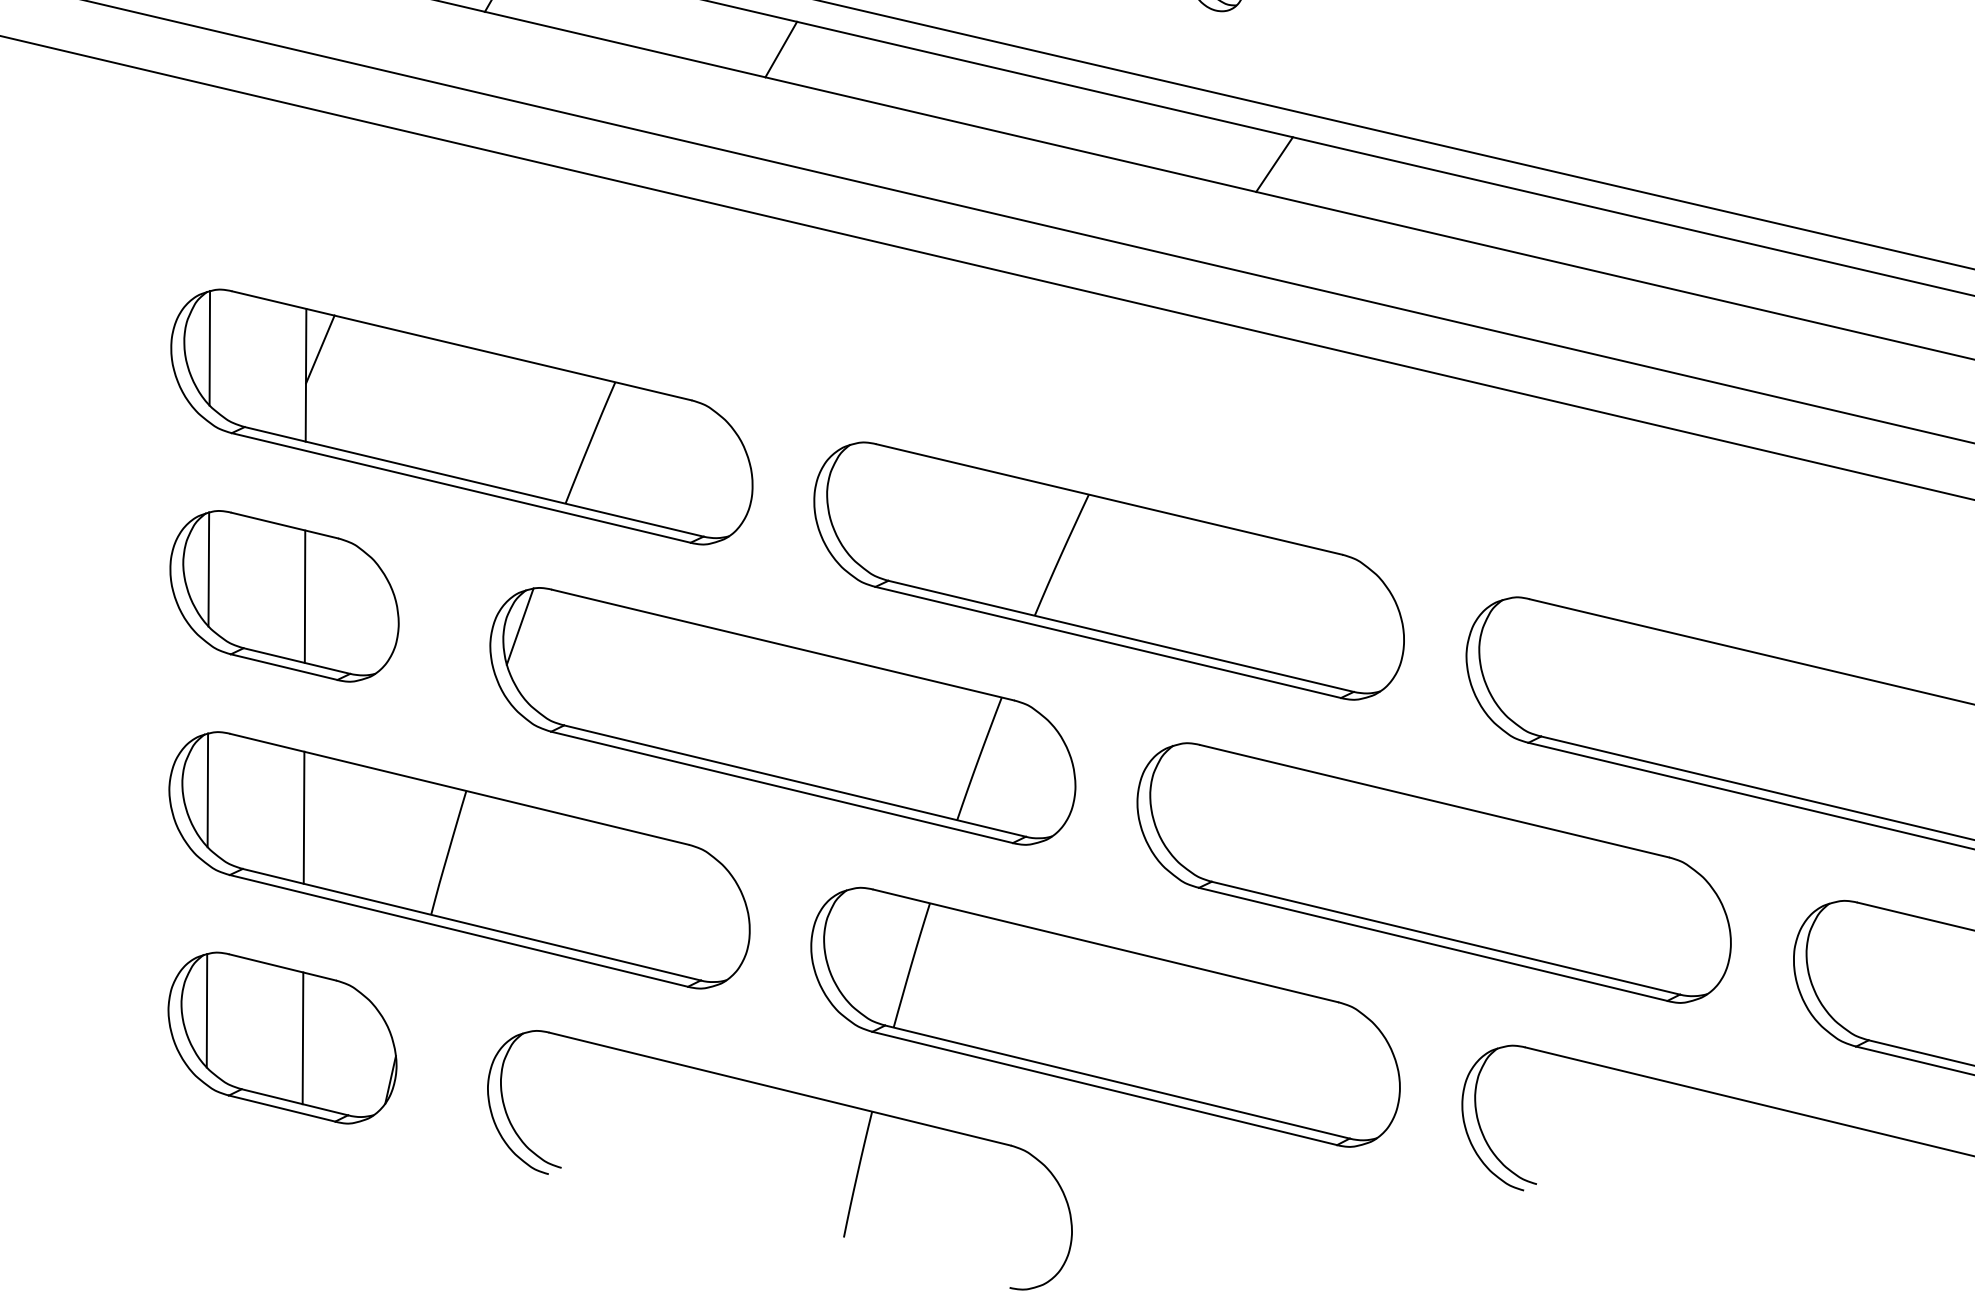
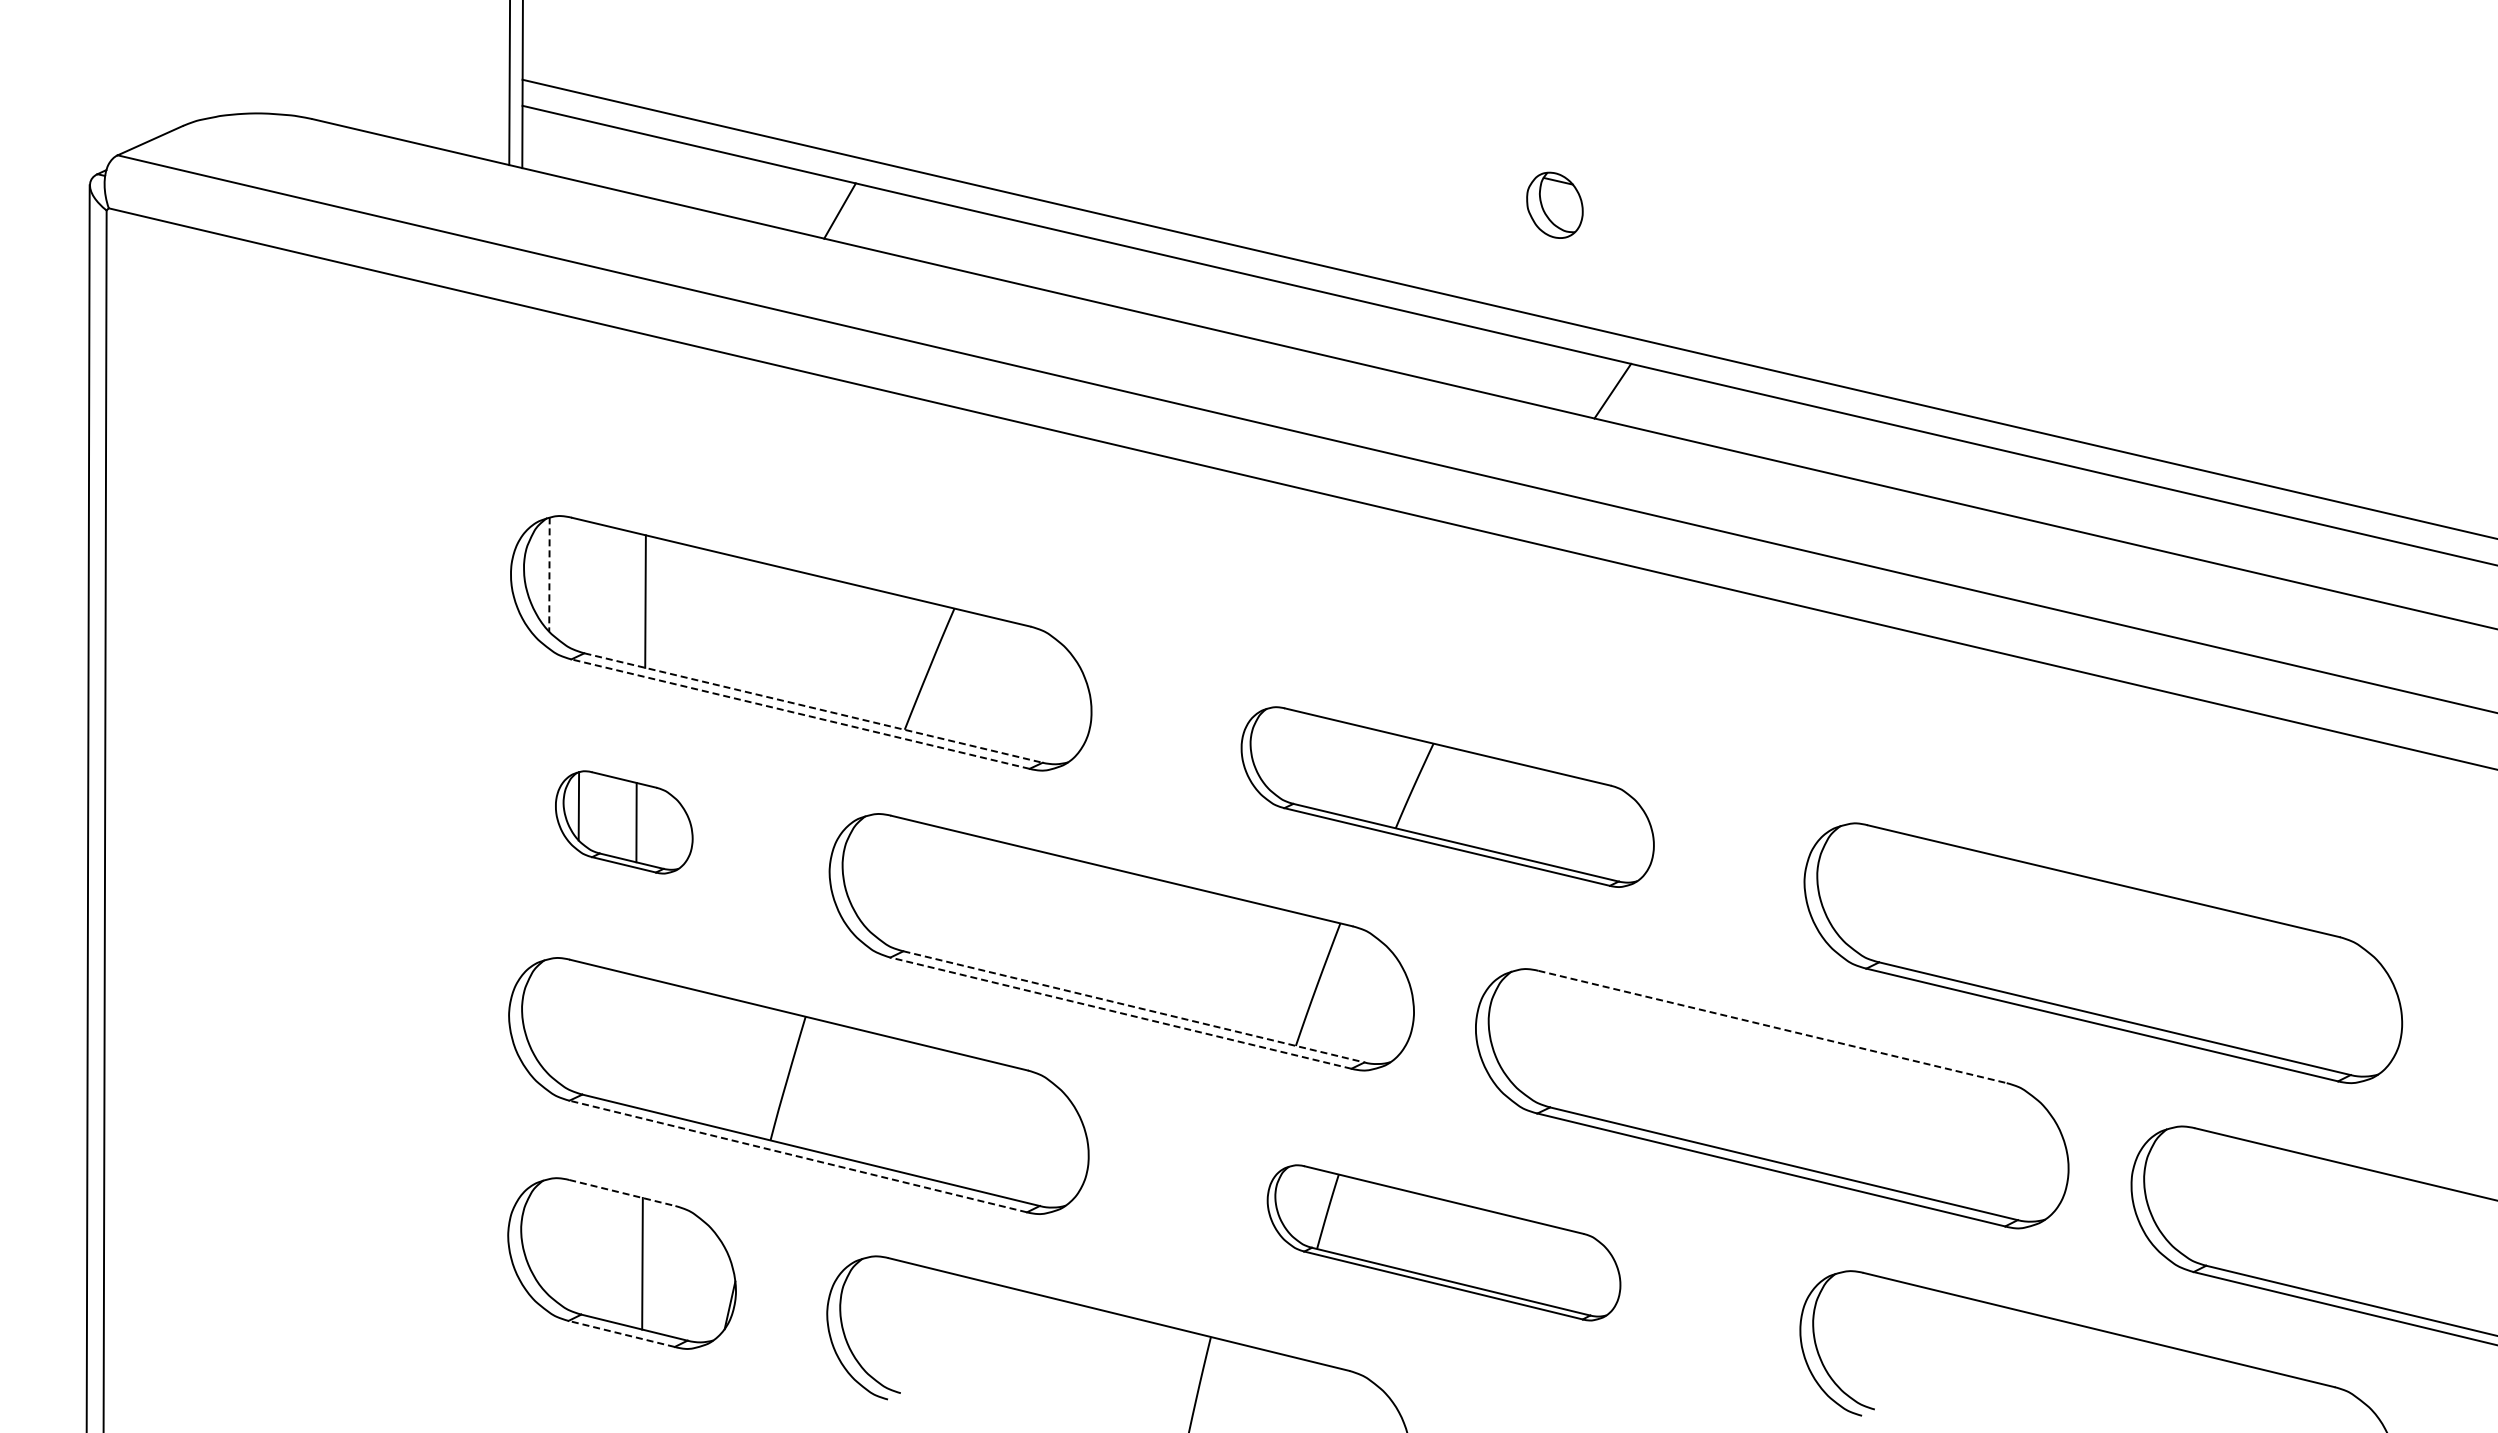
line: (781, 49) -> (1120, 276), removed
line: (209, 349) -> (549, 575), solid -> dashed
line: (319, 349) -> (659, 575), removed
line: (474, 482) -> (813, 708), solid -> dashed
line: (461, 488) -> (800, 714), solid -> dashed
part: (1109, 570) -> (1447, 796), size x0.7
part: (284, 596) -> (624, 822), size x0.6
line: (520, 626) -> (859, 852), removed
line: (795, 781) -> (1134, 1007), solid -> dashed
line: (781, 787) -> (1120, 1013), solid -> dashed
line: (207, 789) -> (547, 1015), removed
line: (1434, 800) -> (1772, 1026), solid -> dashed
line: (303, 817) -> (643, 1043), removed
line: (459, 930) -> (798, 1156), solid -> dashed
line: (282, 967) -> (622, 1193), solid -> dashed
line: (206, 1010) -> (546, 1235), removed
part: (1105, 1017) -> (1443, 1242), size x0.6
line: (281, 1108) -> (621, 1333), solid -> dashed

